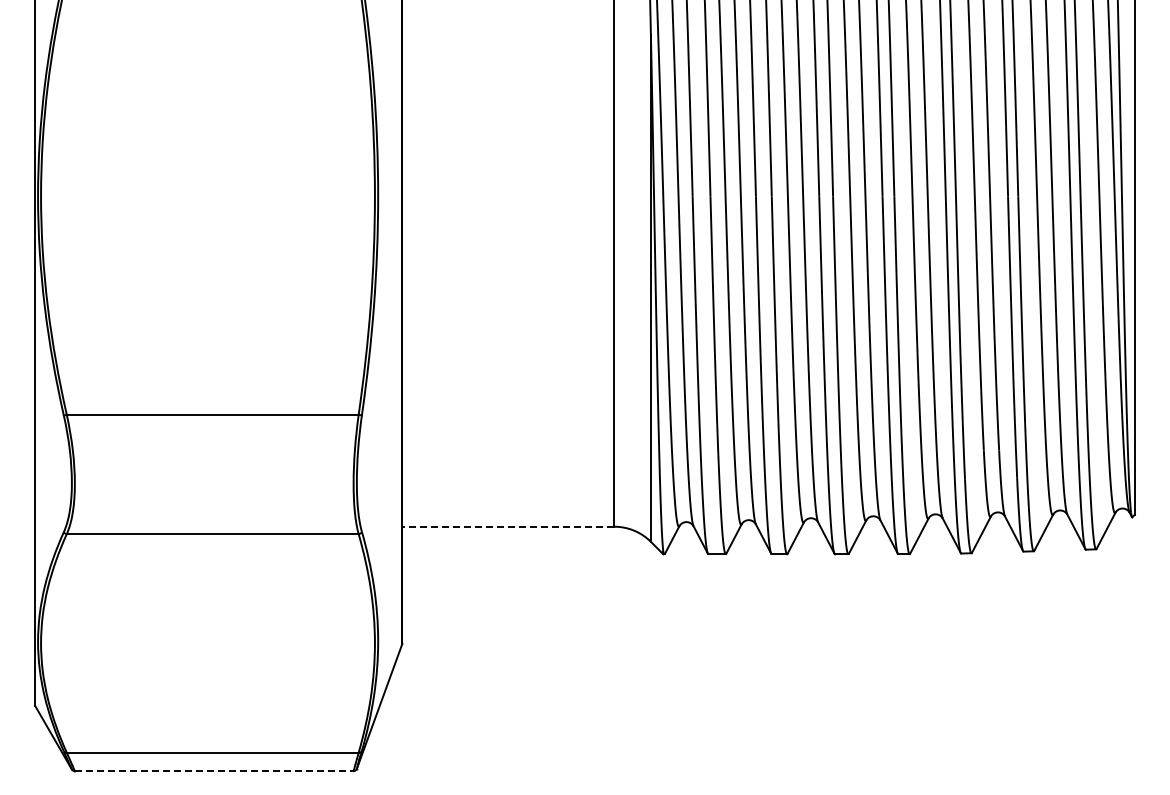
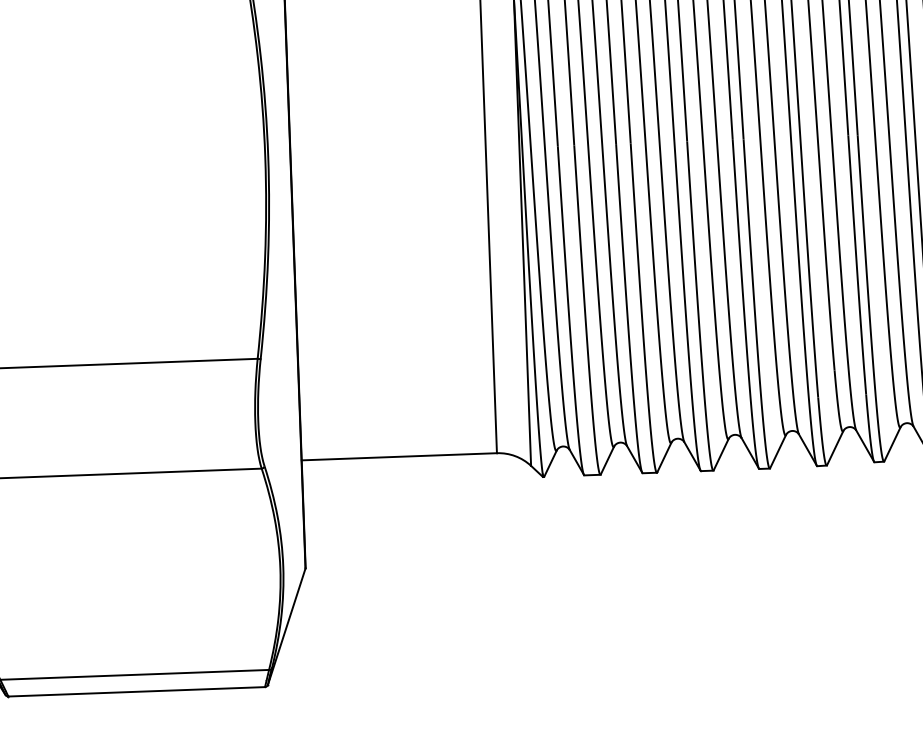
line: (507, 526) -> (398, 456), dashed -> solid
line: (214, 771) -> (136, 692), dashed -> solid

